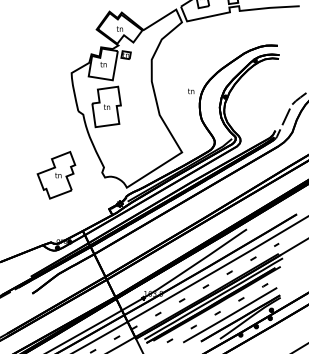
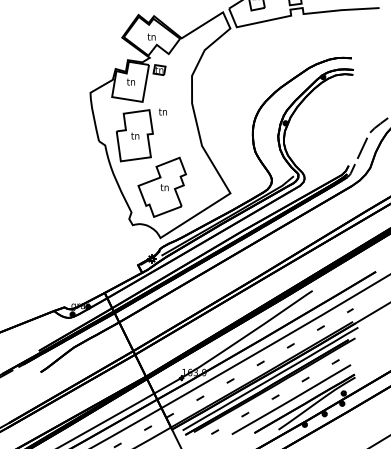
text: (190, 90) -> (162, 111), moved
part: (55, 174) -> (161, 186), moved

